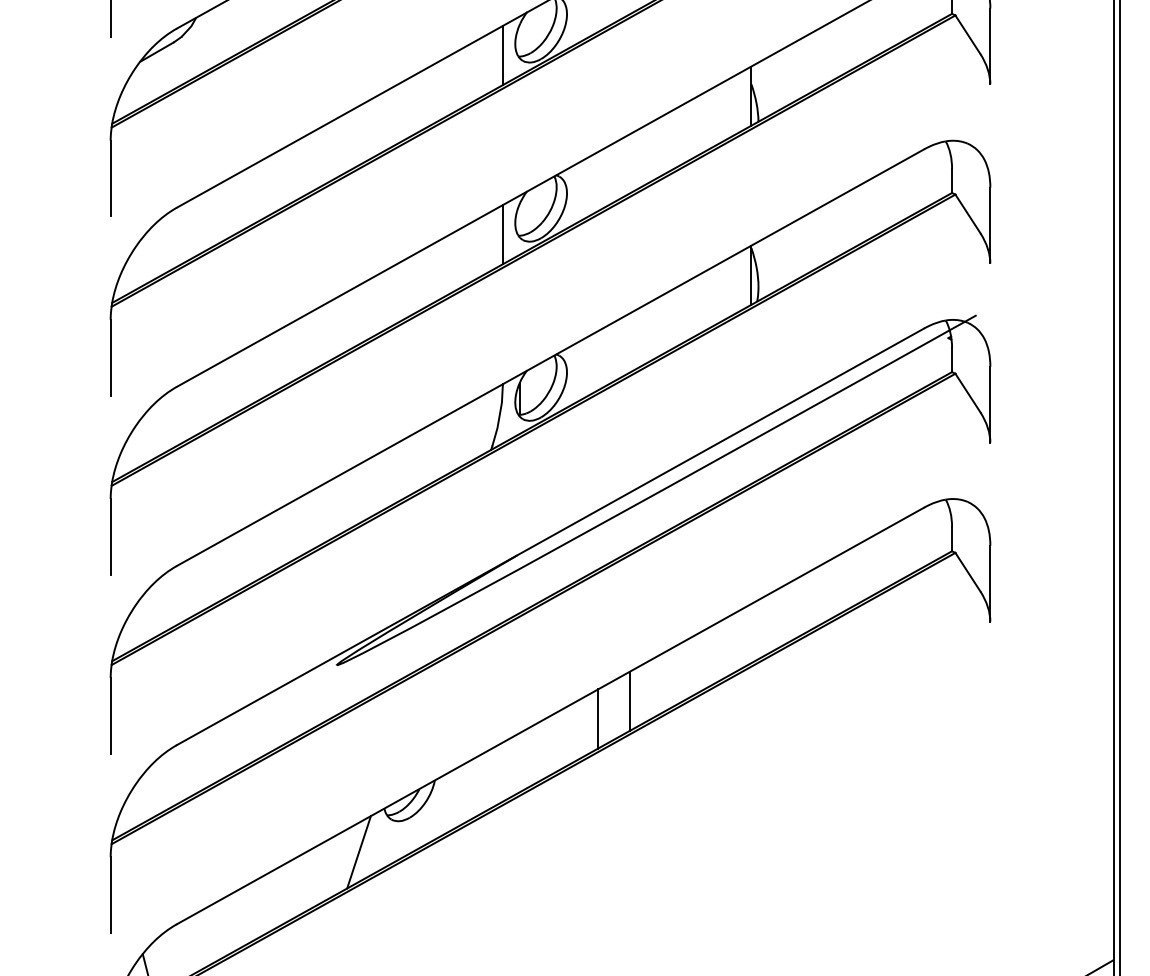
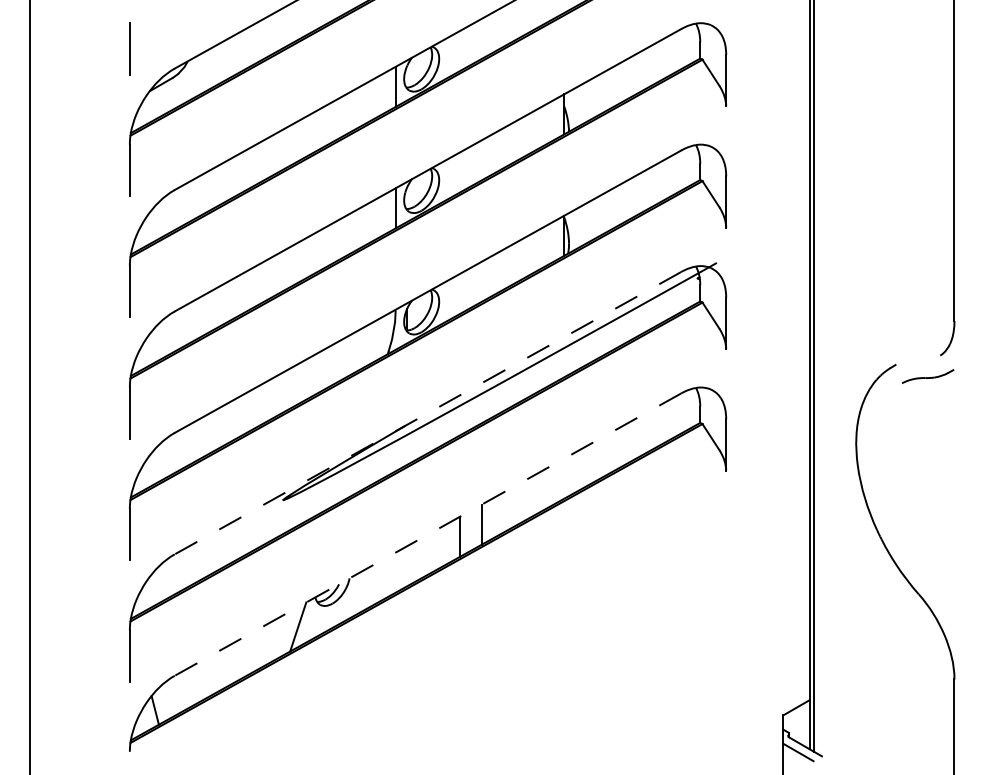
line: (551, 537) -> (428, 413), solid -> dashed
line: (551, 715) -> (428, 534), solid -> dashed

